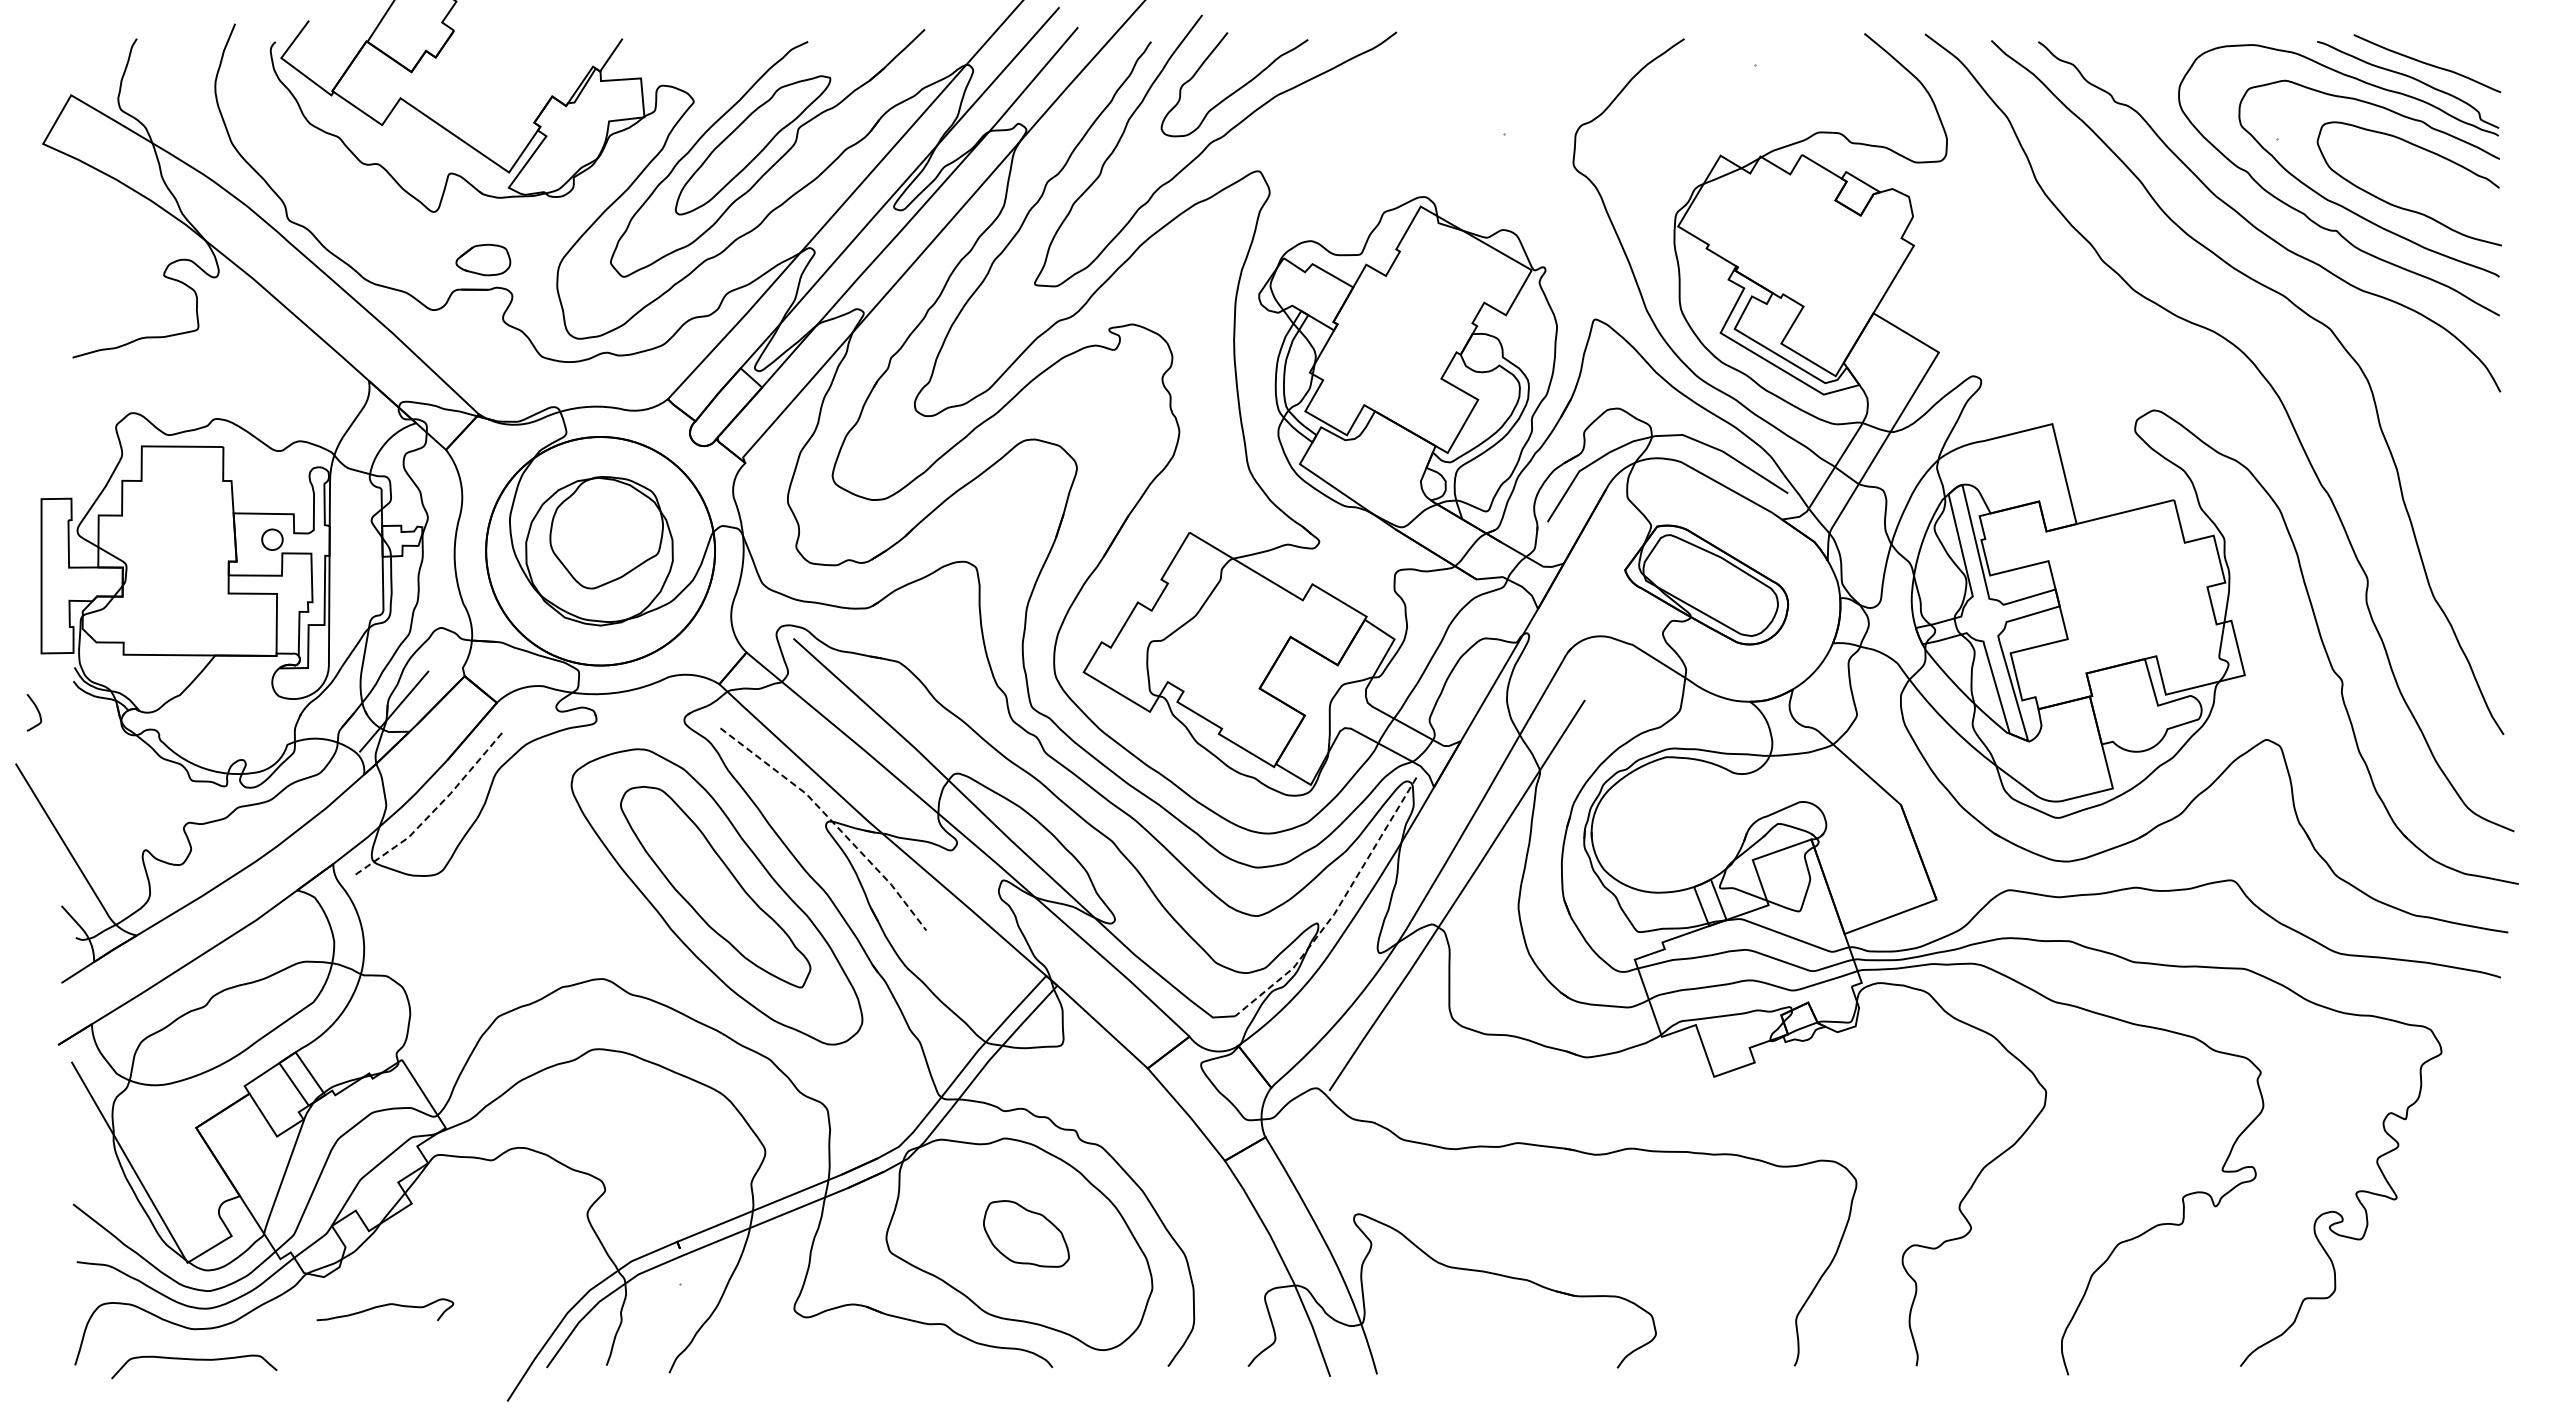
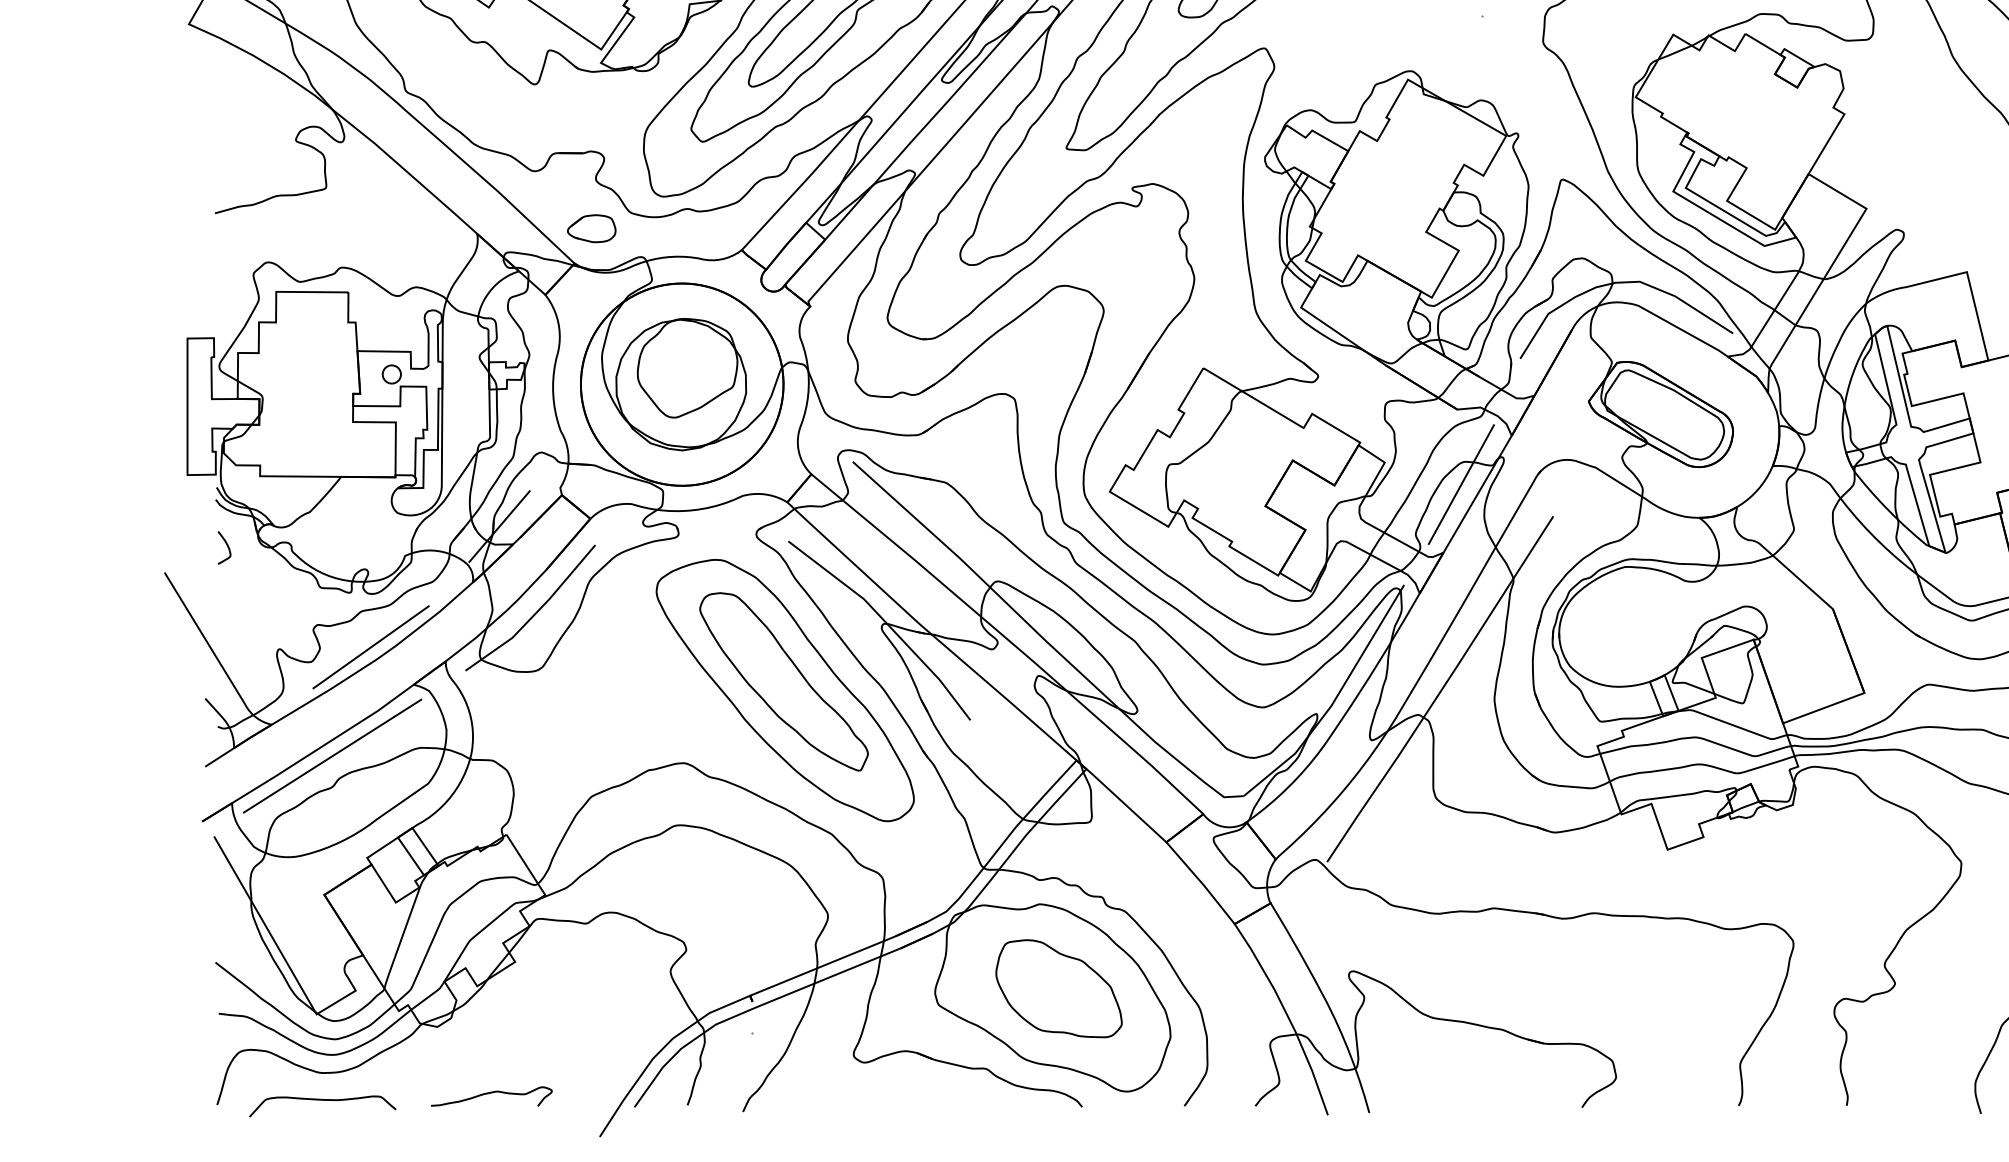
part: (483, 259) -> (591, 228), moved
line: (1480, 664) -> (1460, 484), added
curve: (37, 711) -> (227, 546), moved
line: (435, 809) -> (536, 613), dashed -> solid
line: (832, 821) -> (887, 623), dashed -> solid
line: (248, 847) -> (370, 646), added
line: (1337, 908) -> (1334, 700), dashed -> solid
line: (205, 970) -> (332, 755), added
part: (1026, 1233) -> (1059, 988), size x1.67
curve: (385, 1306) -> (491, 1093), moved

